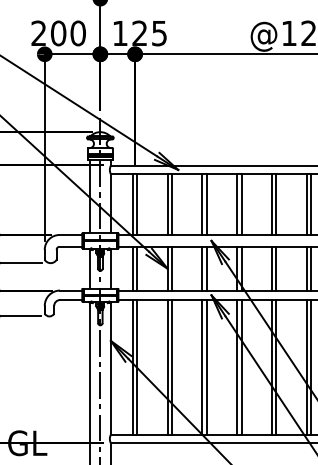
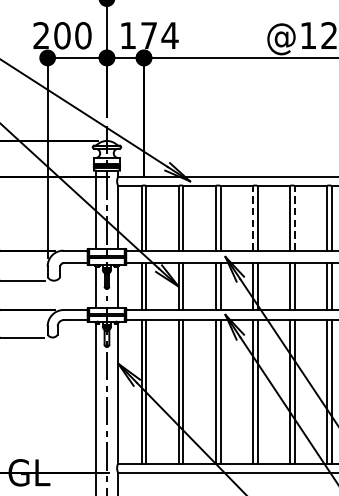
text: (149, 33) -> (159, 35), 125 -> 174
line: (237, 204) -> (253, 218), solid -> dashed
line: (276, 204) -> (294, 218), solid -> dashed

